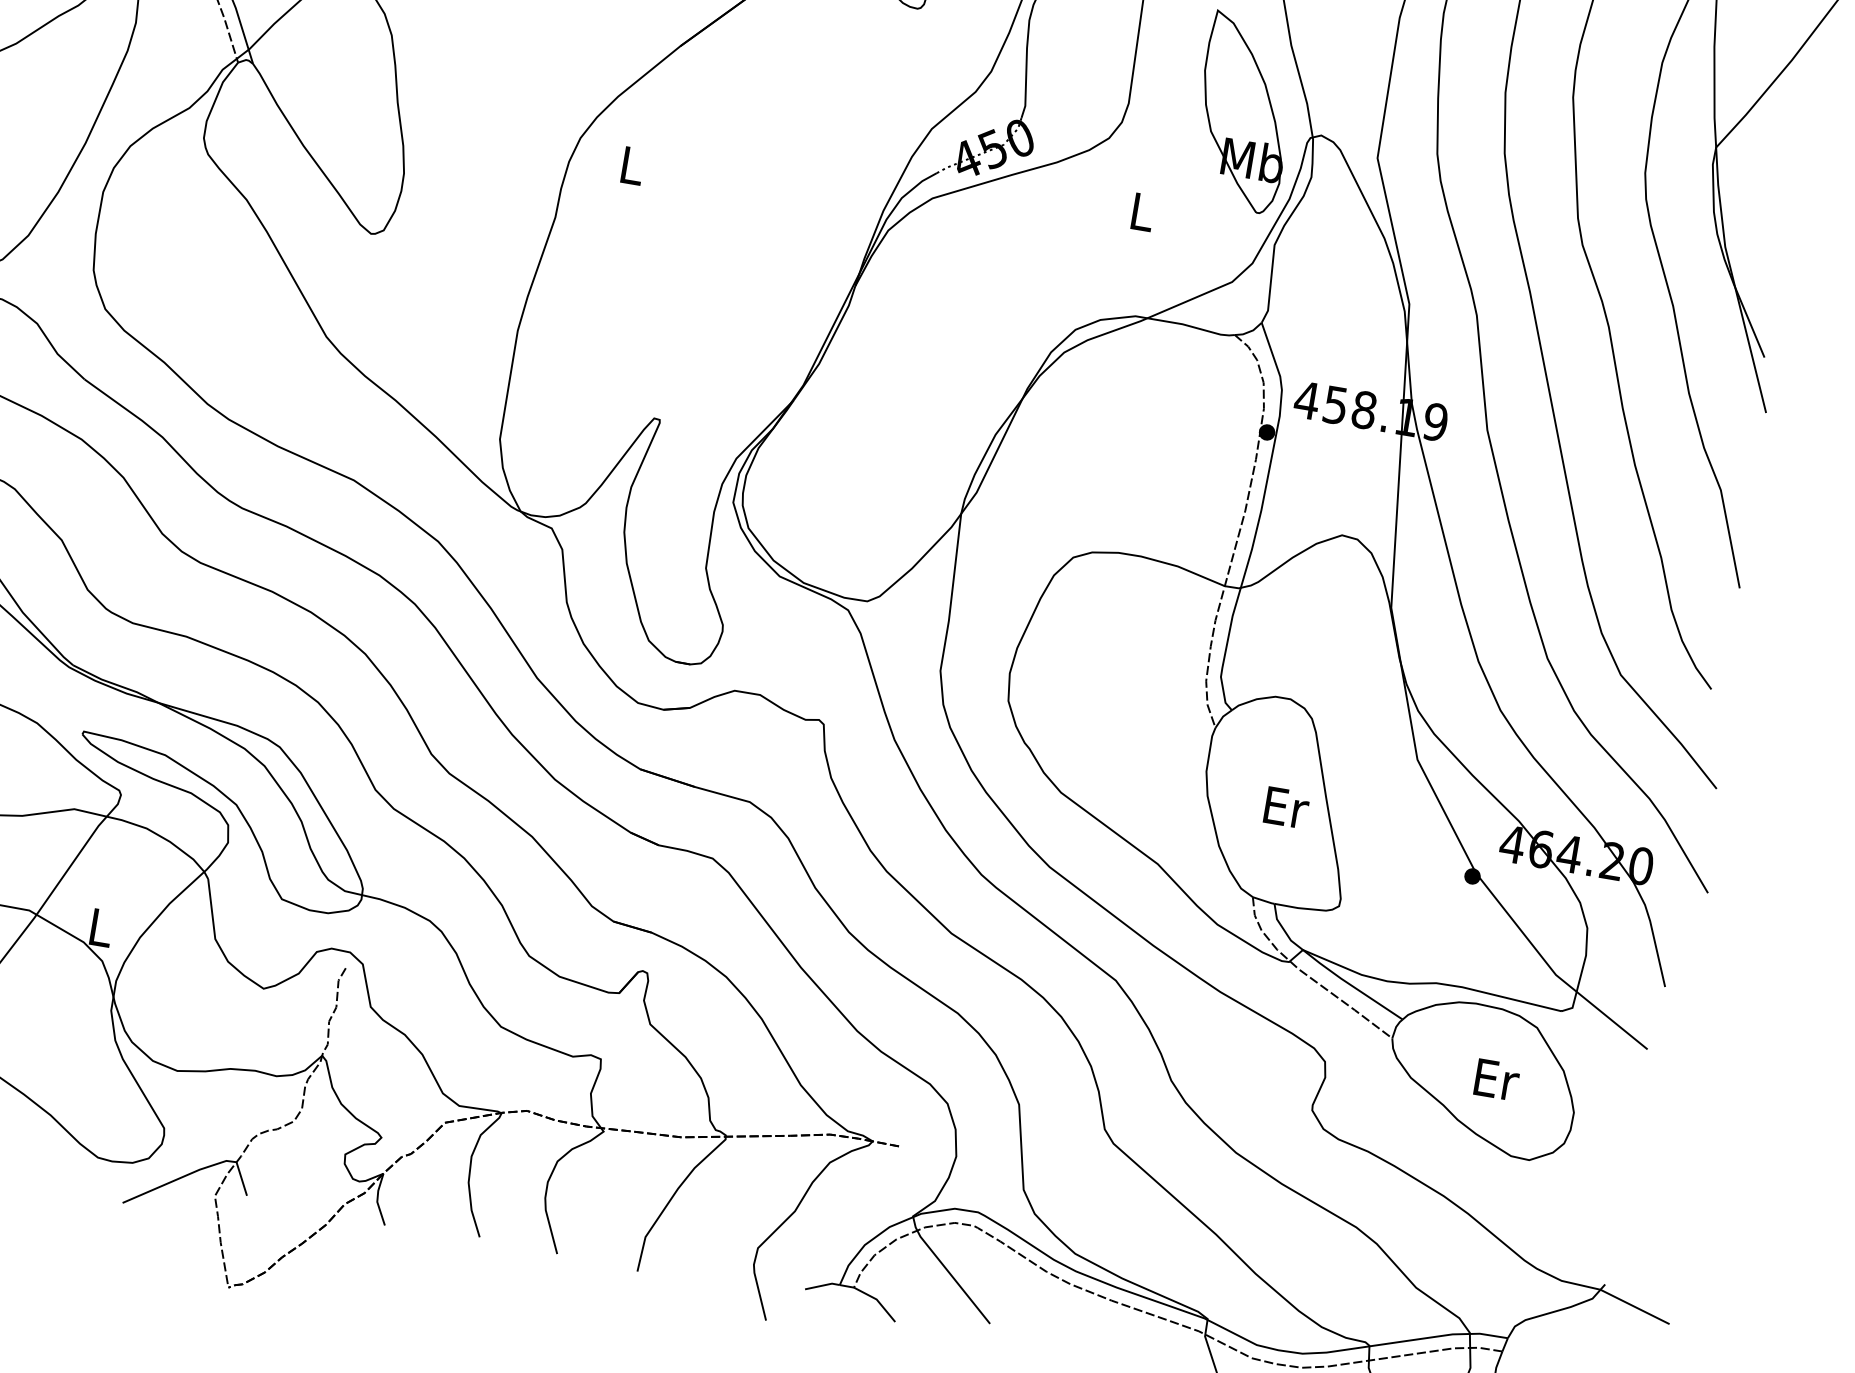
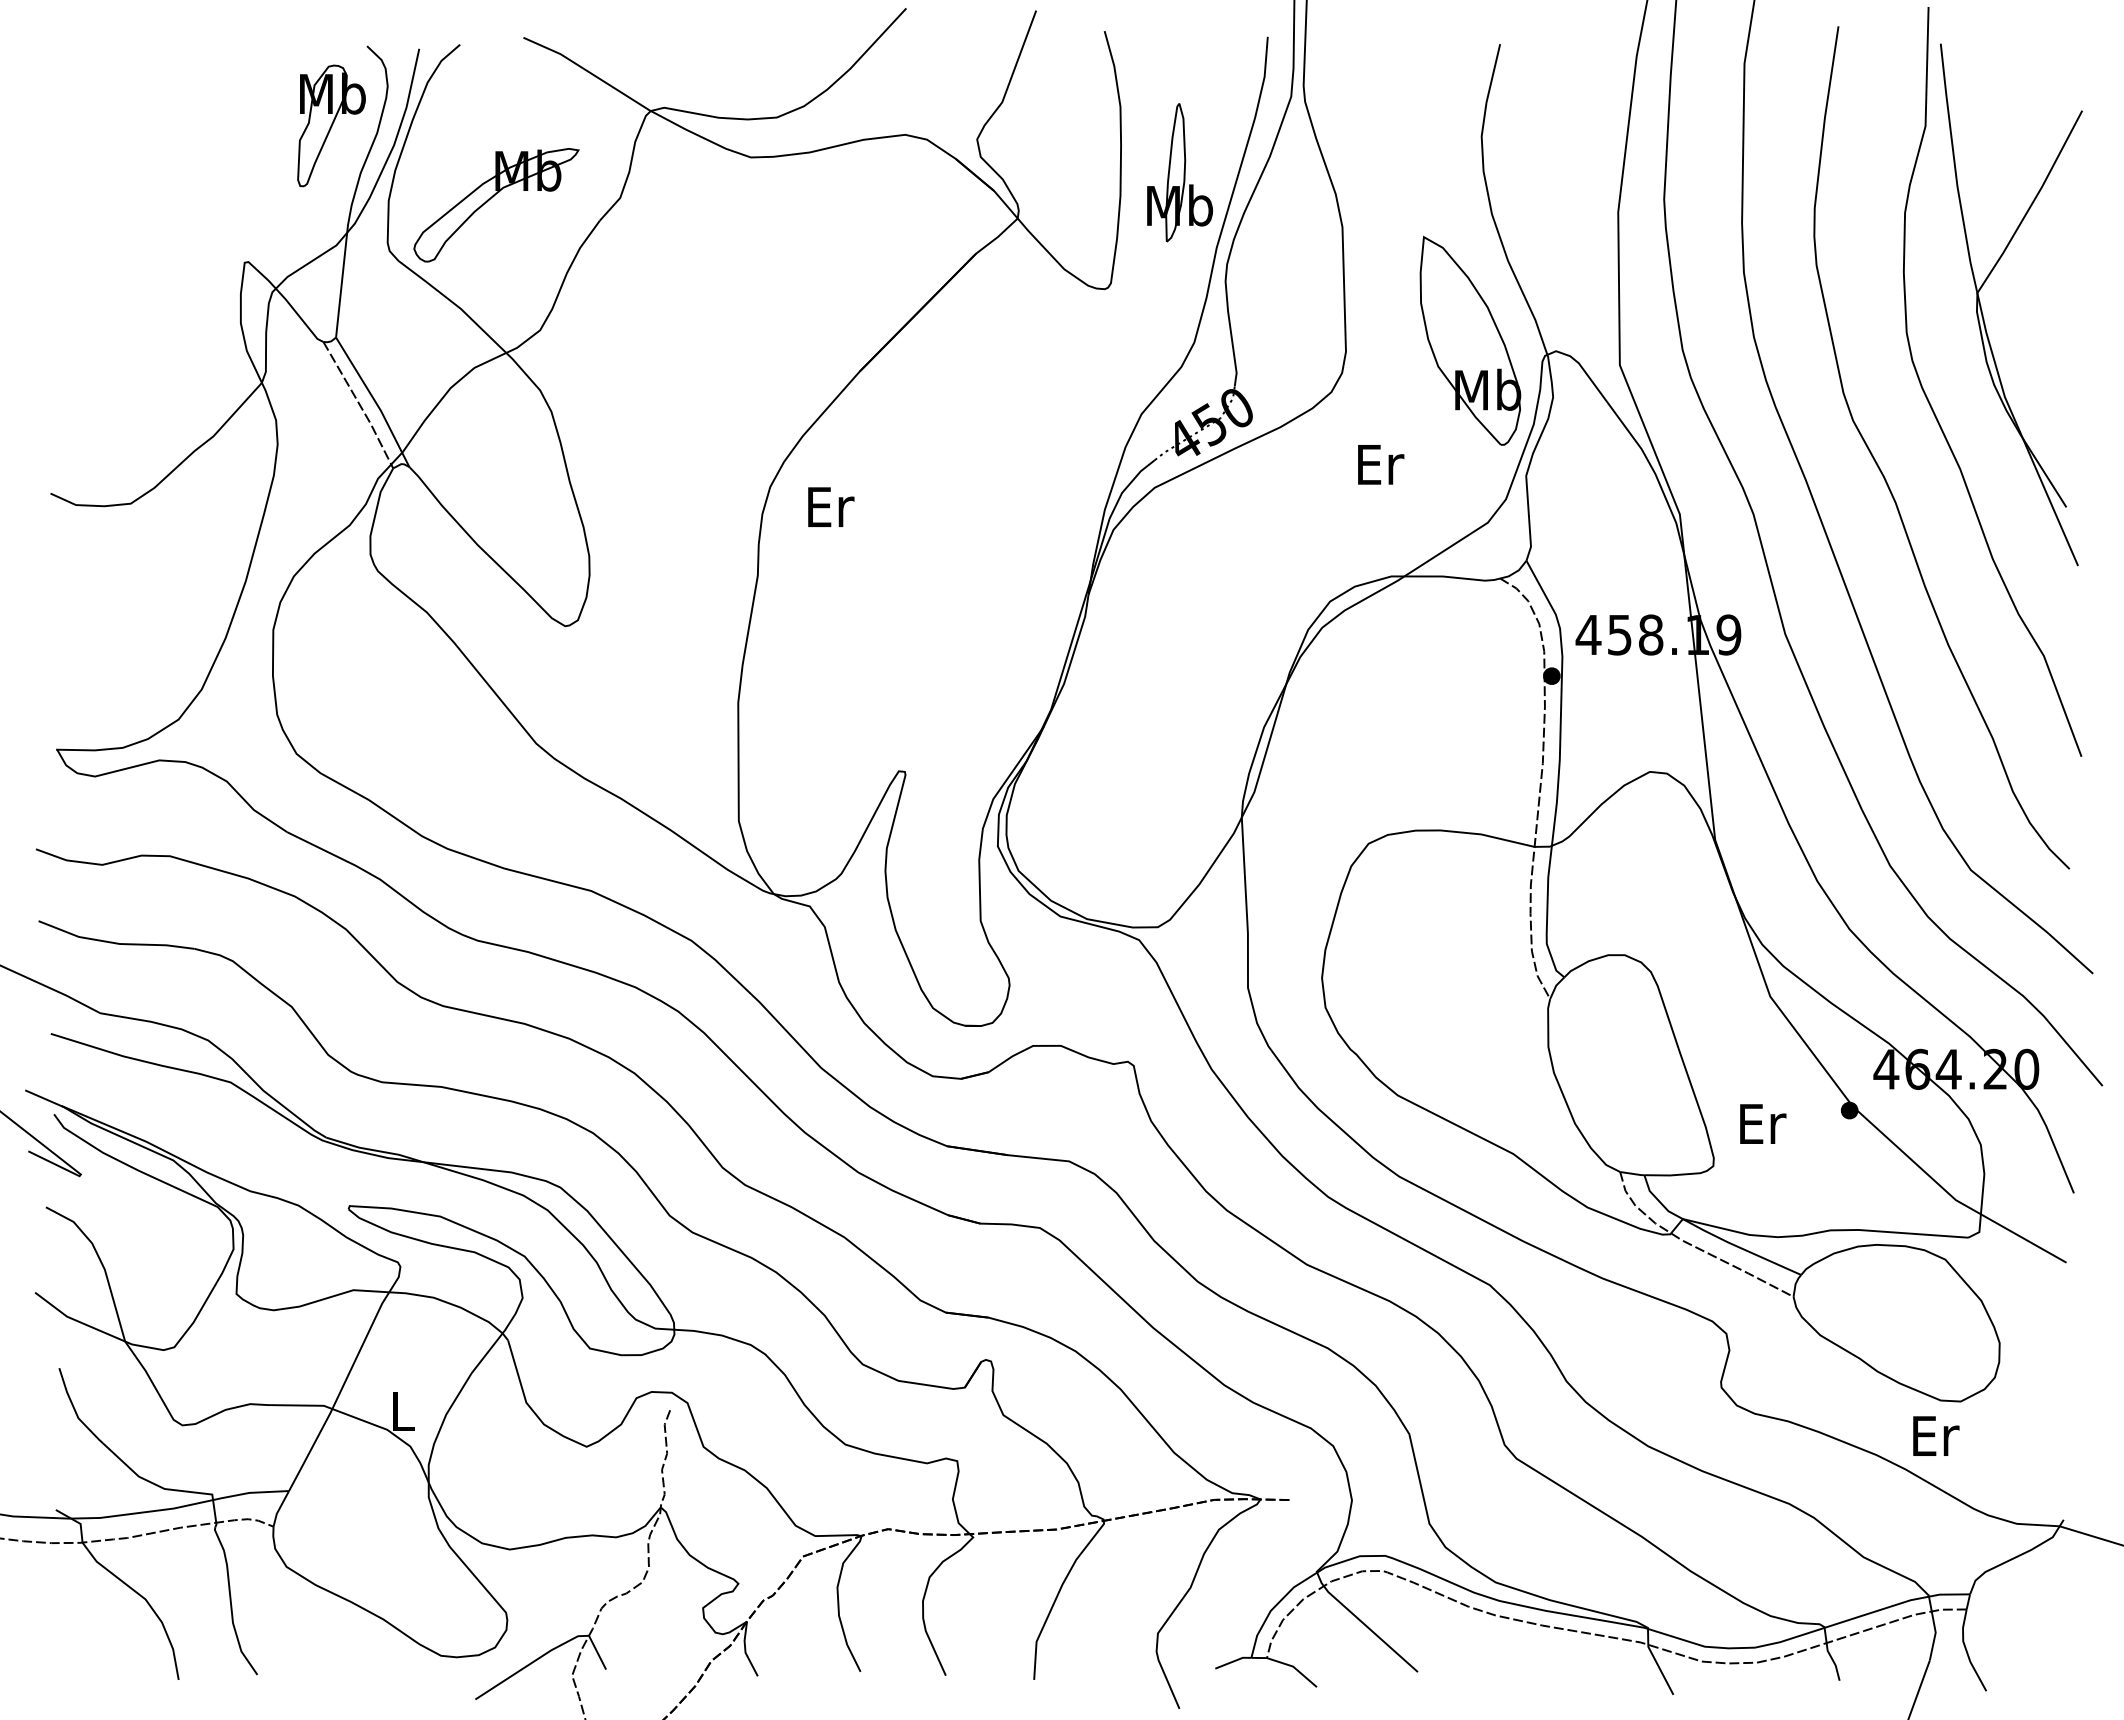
text: (633, 165) -> (831, 506), L -> Er
text: (1143, 212) -> (1381, 464), L -> Er
text: (1287, 807) -> (1763, 1123), moved
text: (1497, 1079) -> (1936, 1435), moved

